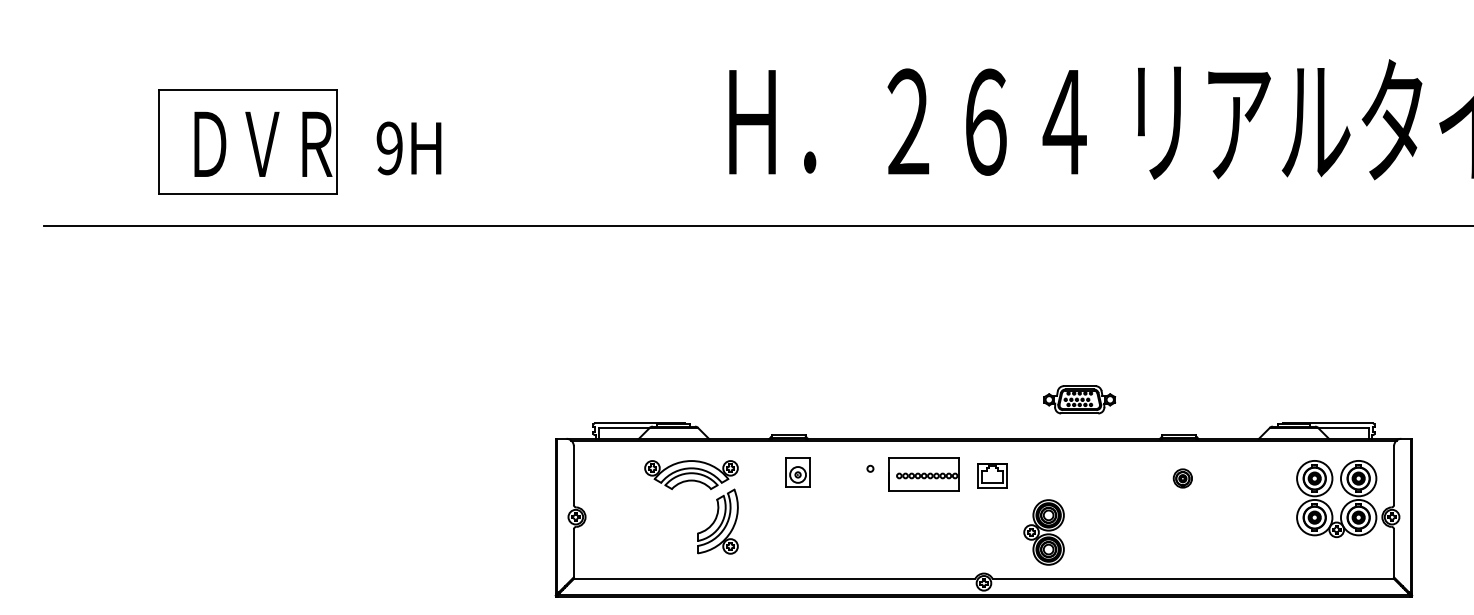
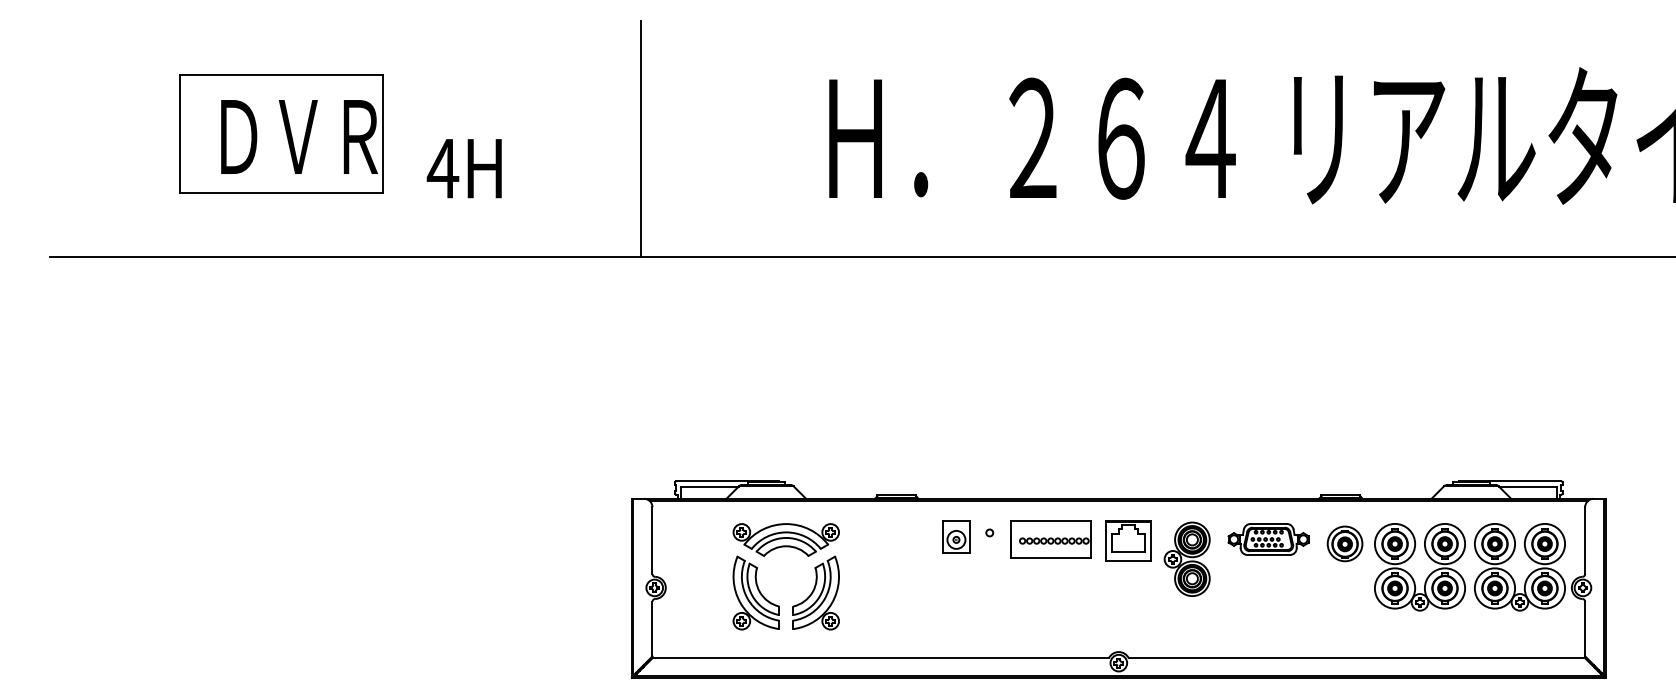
line: (563, 121) -> (640, 138), added
part: (247, 141) -> (281, 133), moved
text: (389, 148) -> (442, 168), 9H -> 4H
part: (1079, 399) -> (1268, 539), moved
part: (798, 471) -> (956, 536), moved
part: (992, 475) -> (1128, 540), size x1.43
part: (1182, 478) -> (1344, 543), size x1.67
part: (1241, 506) -> (1411, 575), added
part: (664, 521) -> (755, 592), added
part: (1043, 531) -> (1186, 558), moved

